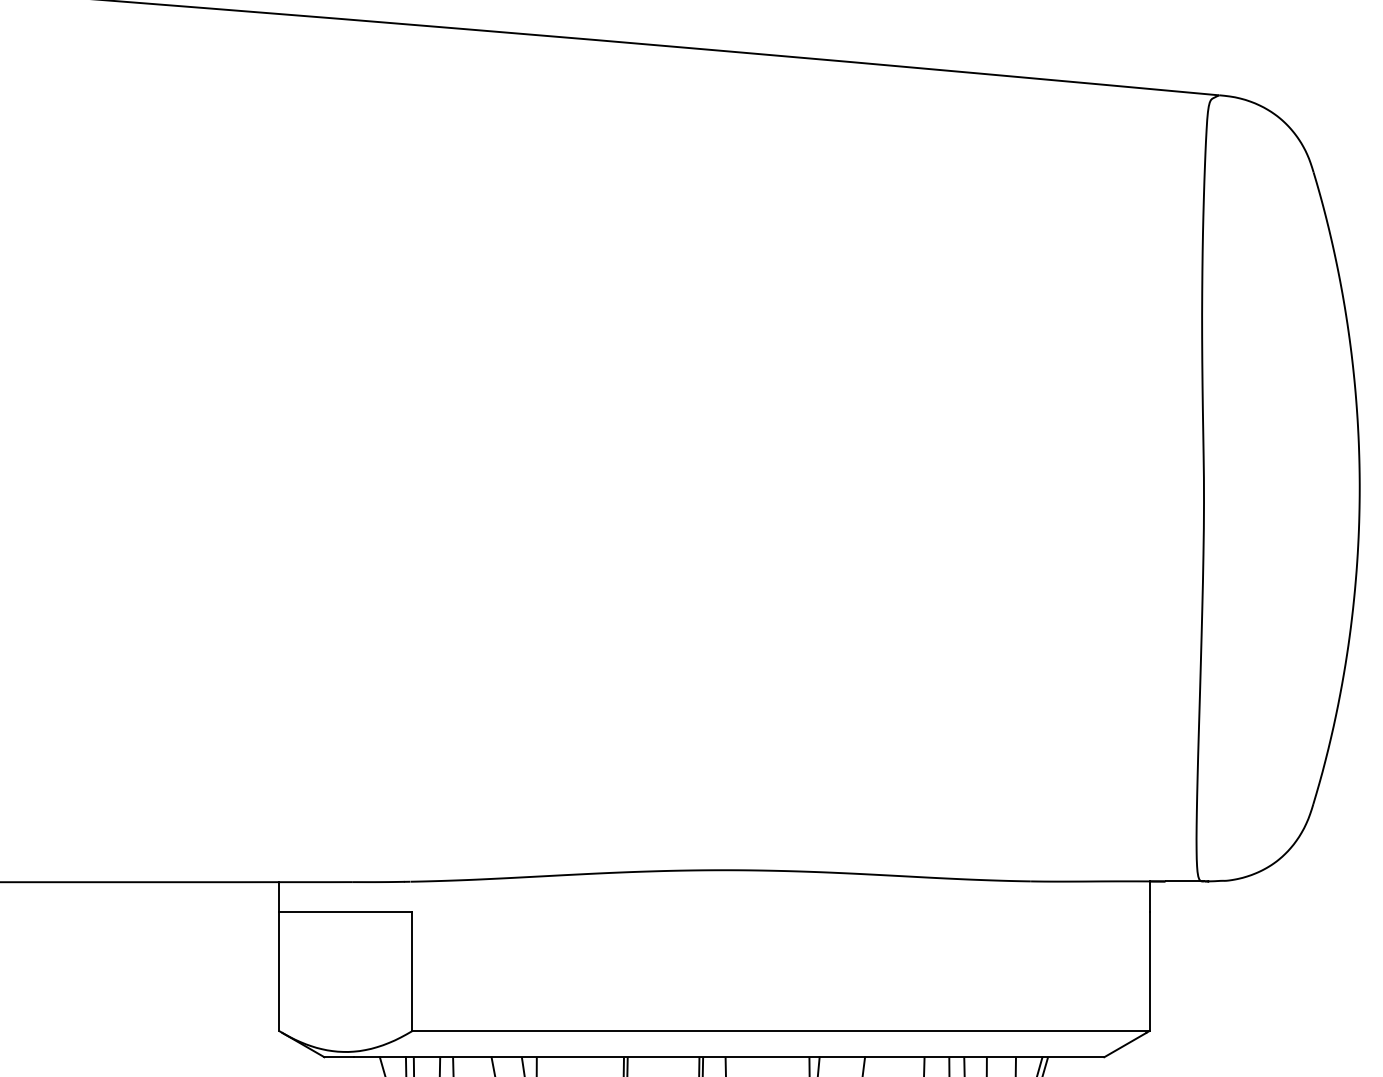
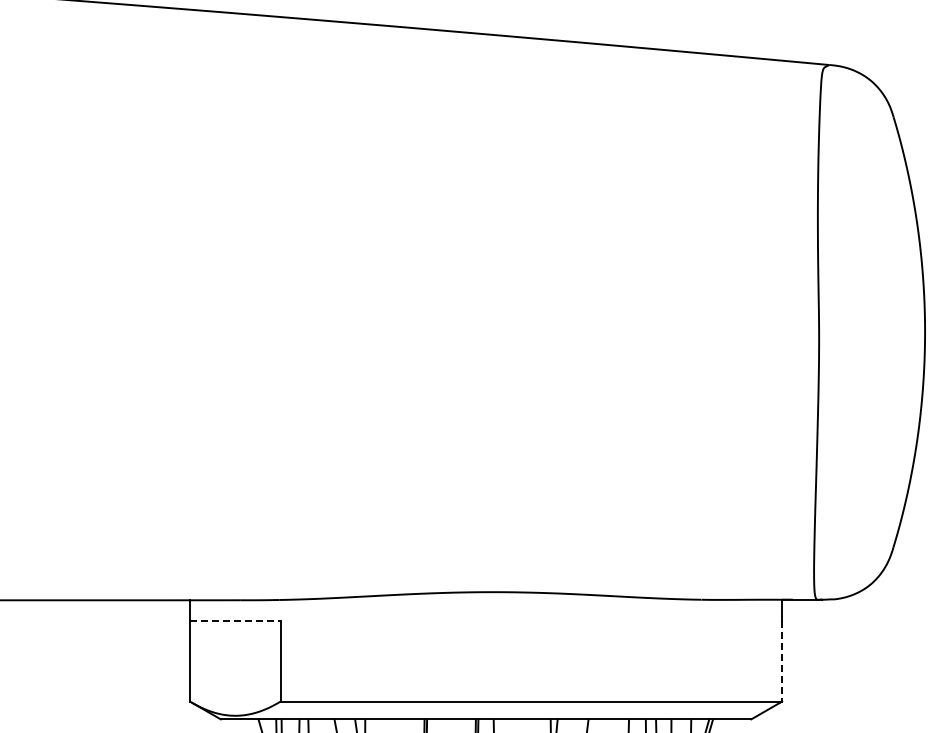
line: (346, 911) -> (235, 620), solid -> dashed
line: (1150, 972) -> (782, 661), solid -> dashed

